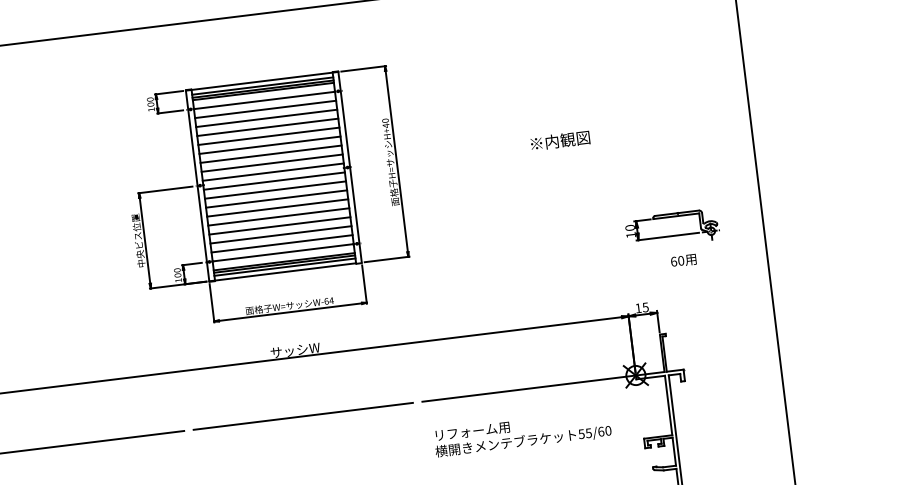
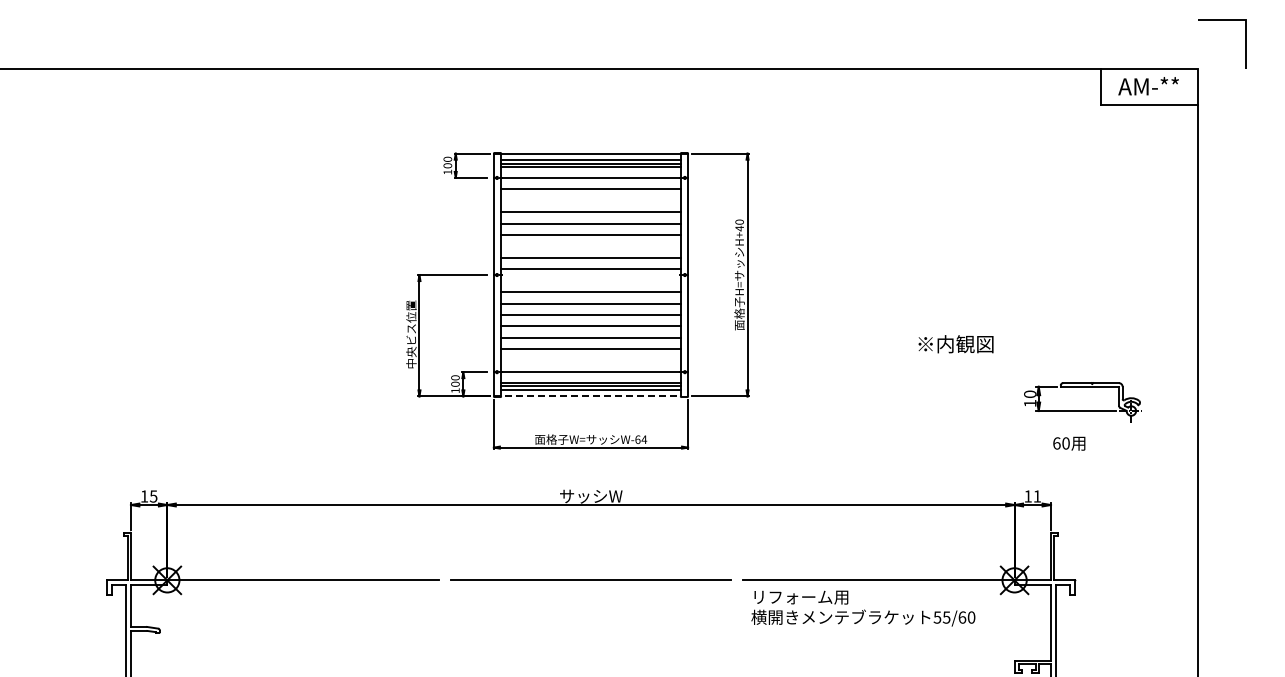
line: (266, 118) -> (590, 200), removed
text: (560, 141) -> (955, 344), moved
line: (270, 154) -> (590, 246), removed
line: (273, 180) -> (590, 280), removed
line: (281, 243) -> (590, 360), removed
text: (683, 260) -> (1069, 443), moved
line: (282, 272) -> (587, 396), solid -> dashed
text: (645, 307) -> (1037, 496), 15 -> 11
text: (522, 434) -> (863, 608), moved

